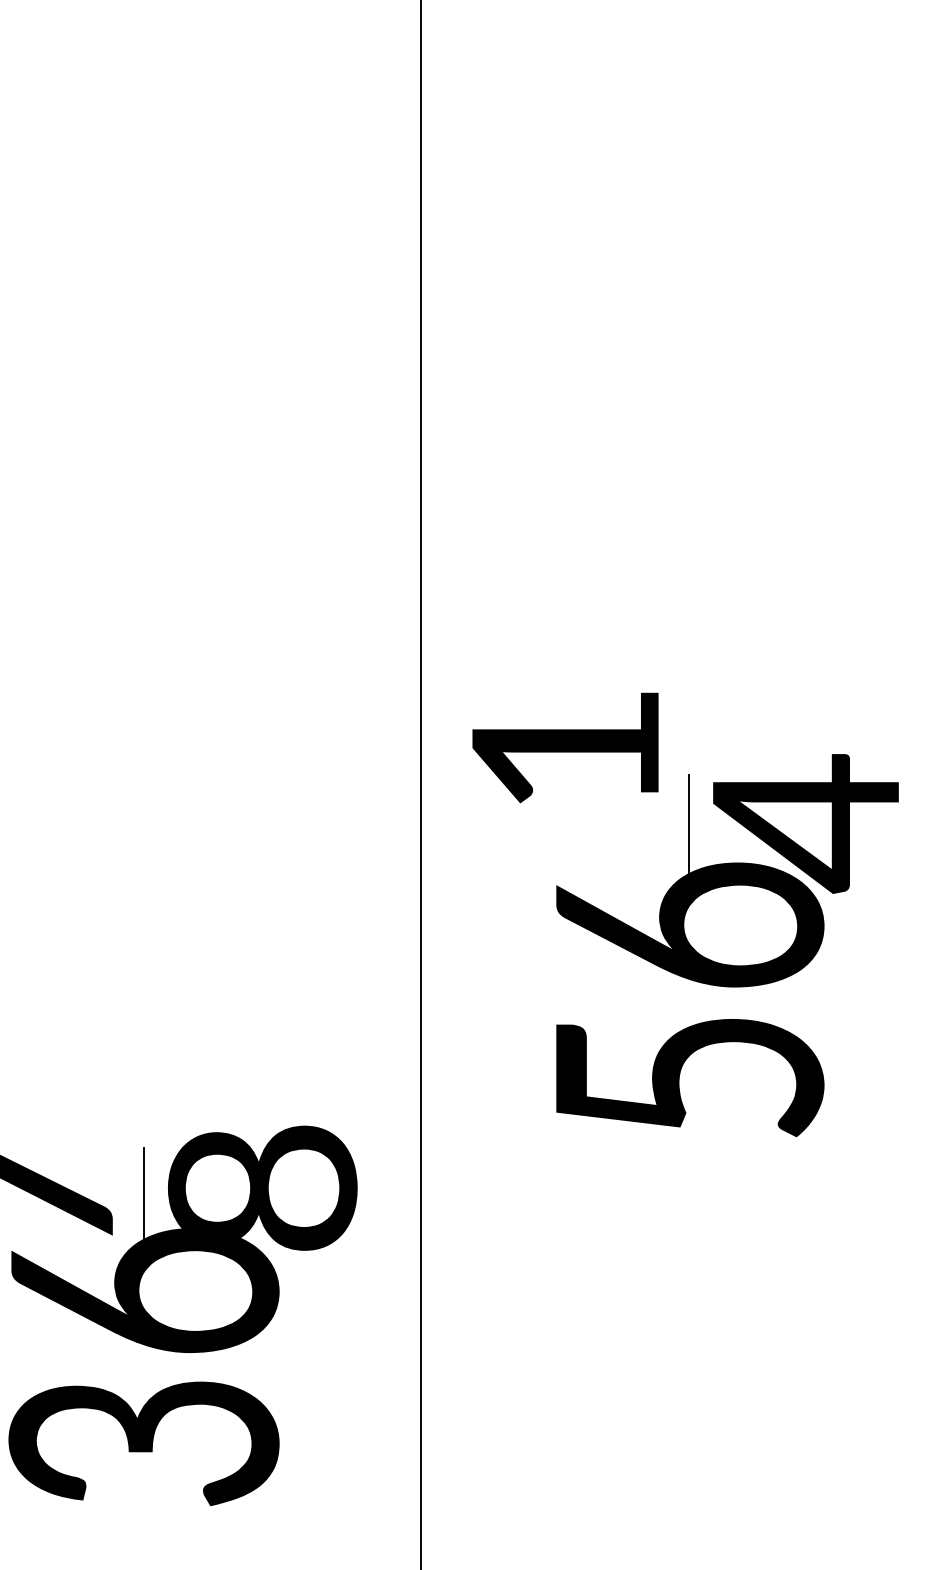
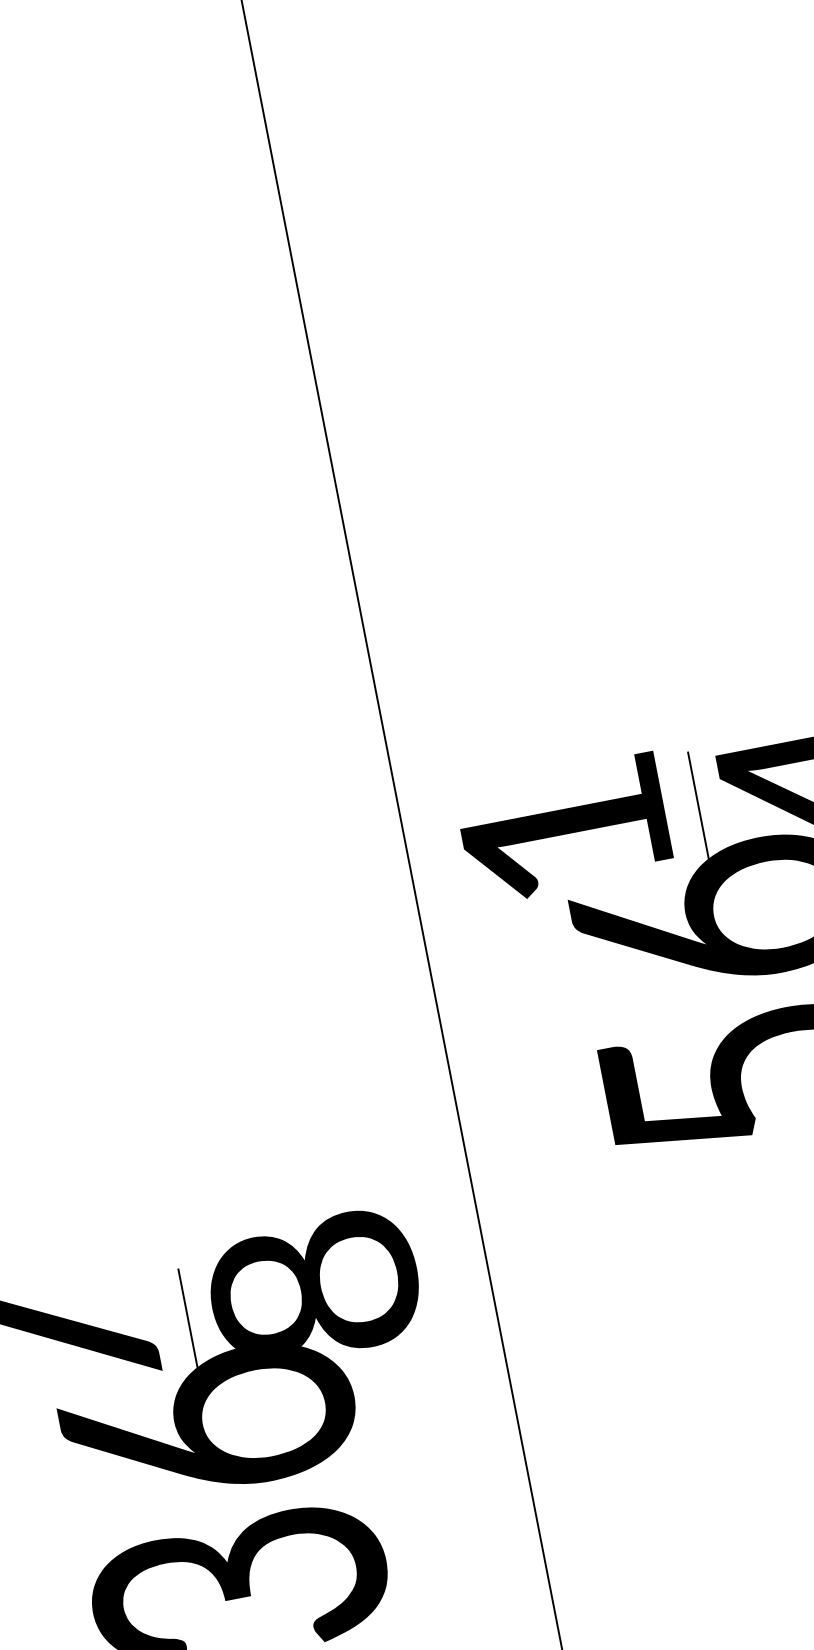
text: (565, 747) -> (564, 829), moved

